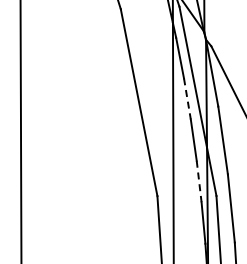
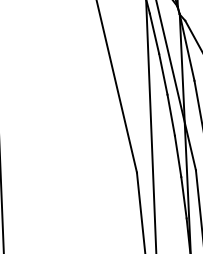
line: (187, 98) -> (163, 73), dashed -> solid
line: (199, 181) -> (178, 156), dashed -> solid

